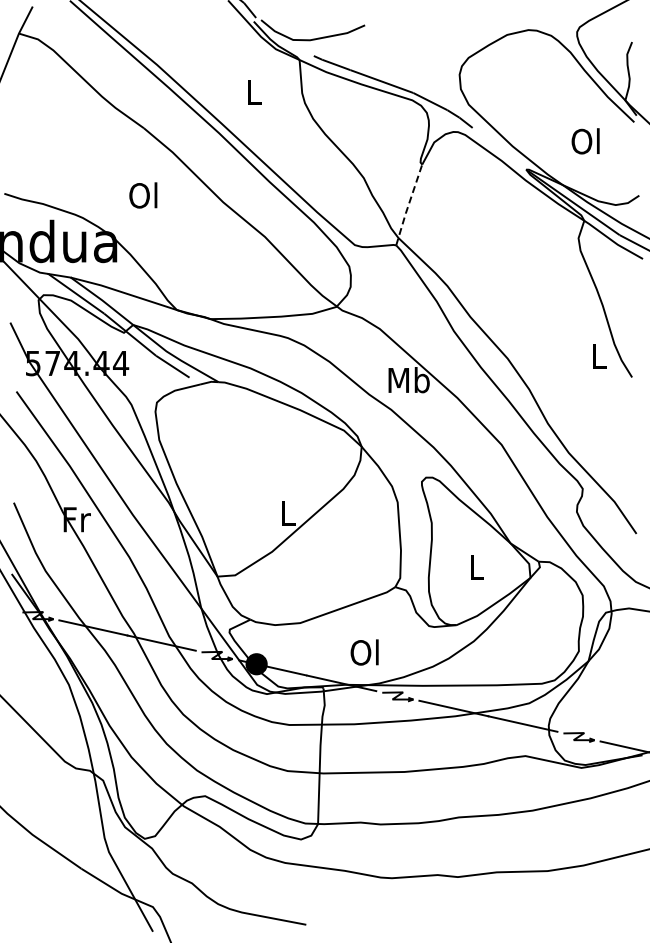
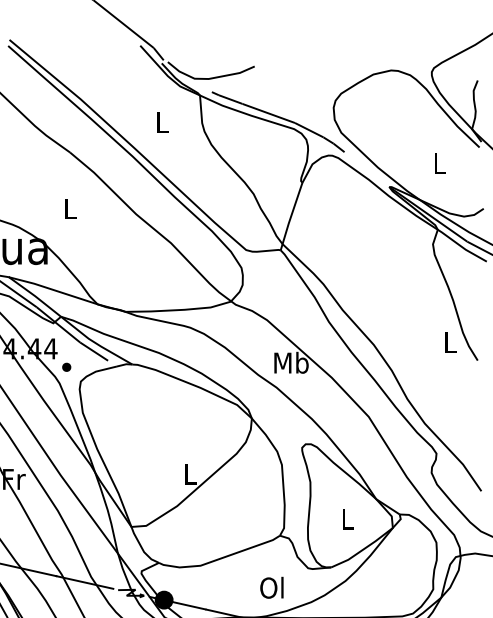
text: (585, 141) -> (438, 163), Ol -> L
text: (143, 195) -> (69, 208), Ol -> L
line: (408, 204) -> (290, 216), dashed -> solid
part: (139, 385) -> (66, 367), added
text: (364, 652) -> (271, 587), moved

